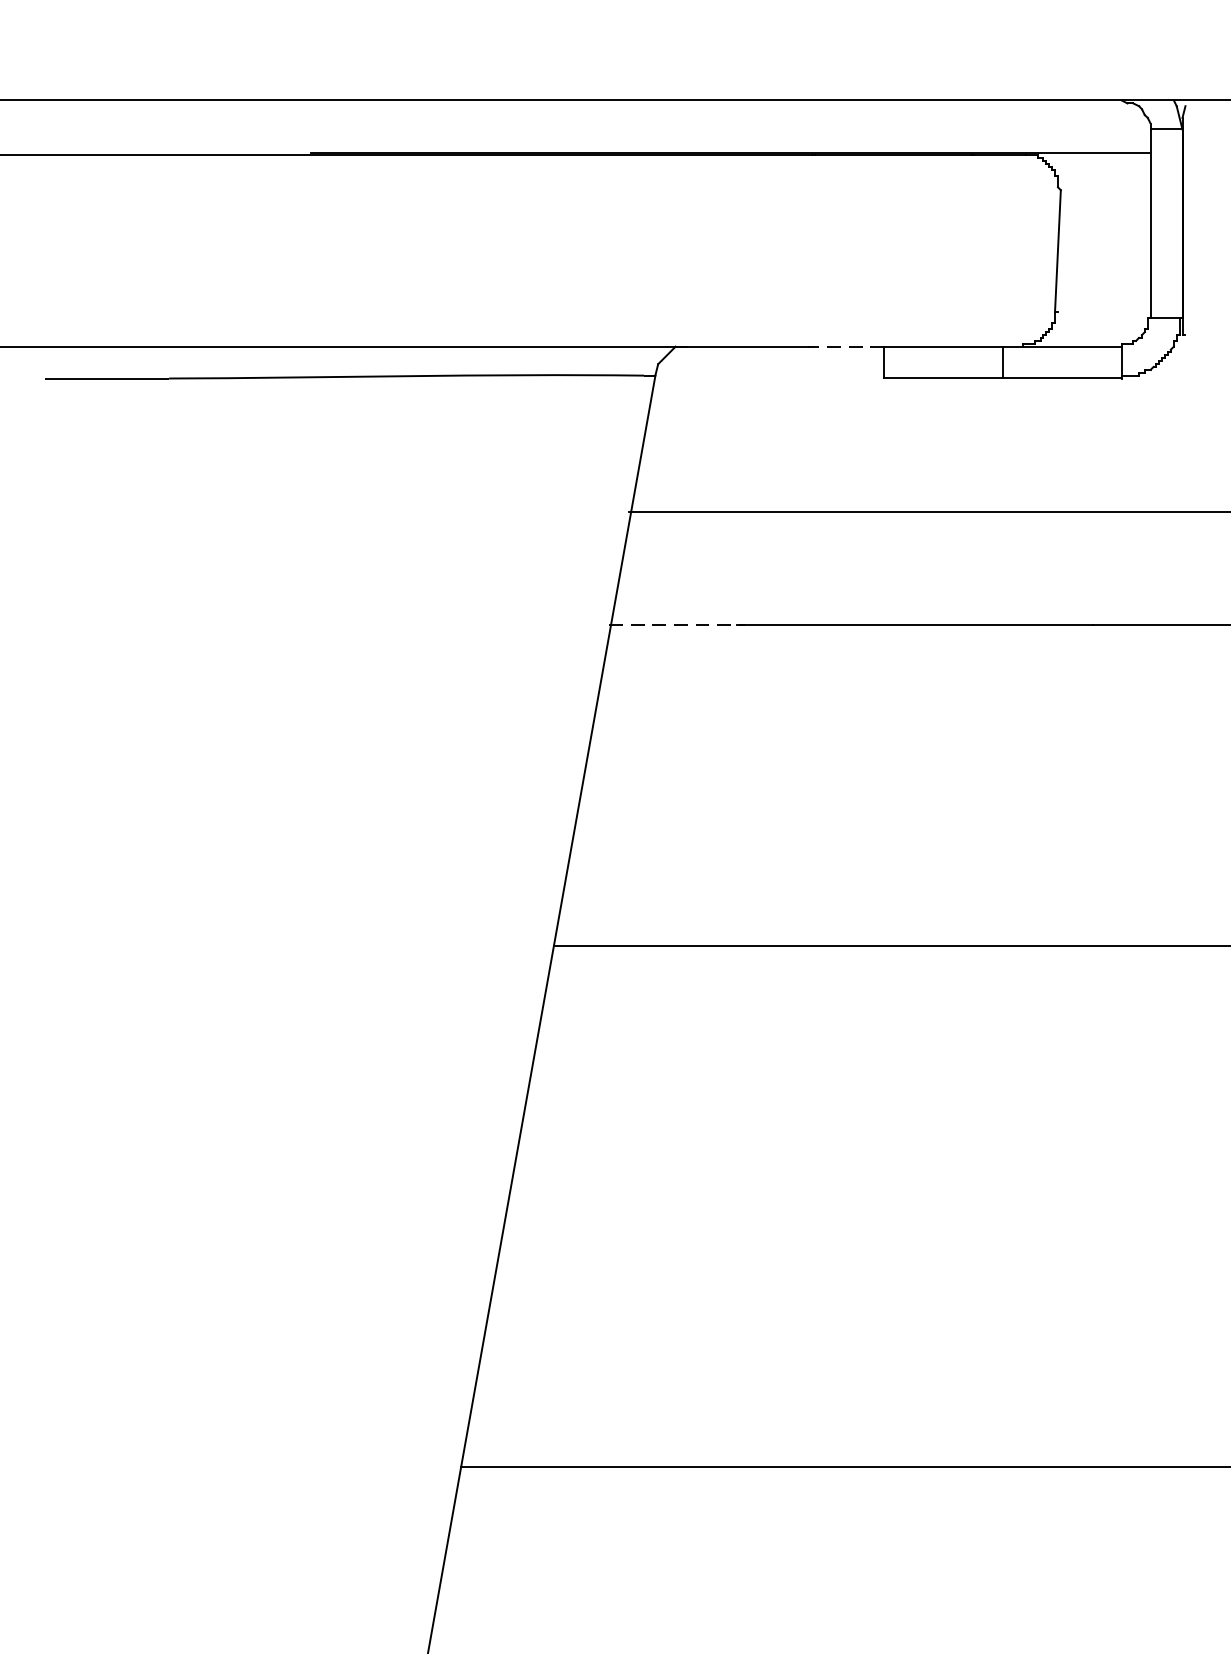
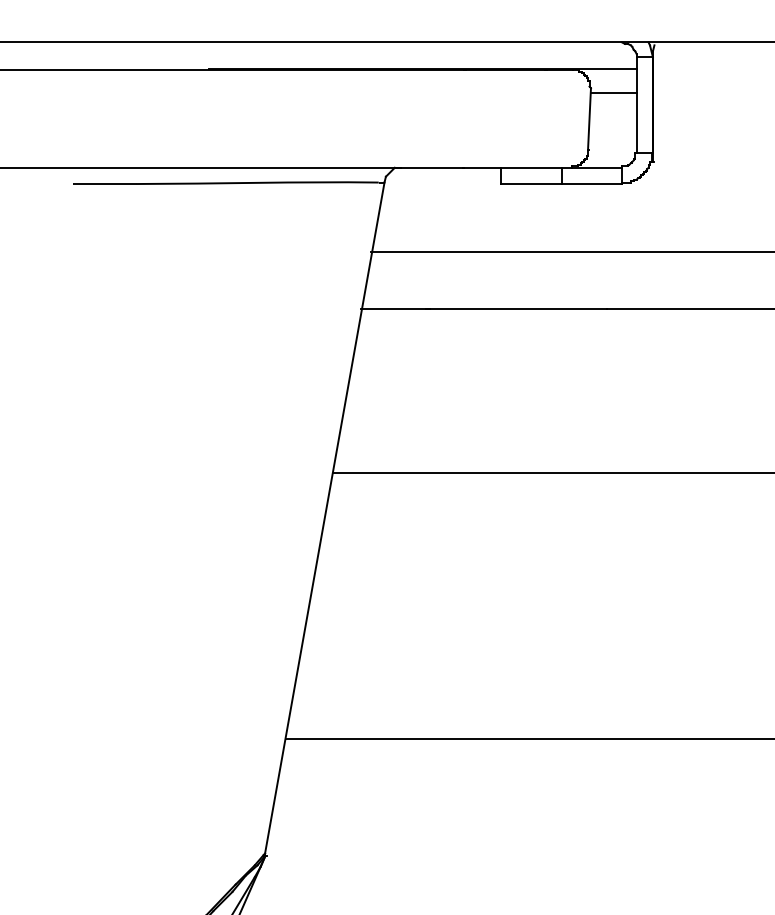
line: (1105, 198) -> (613, 92), added
line: (847, 346) -> (482, 167), dashed -> solid
line: (676, 624) -> (395, 309), dashed -> solid

